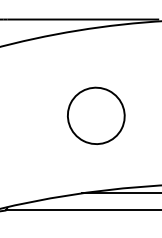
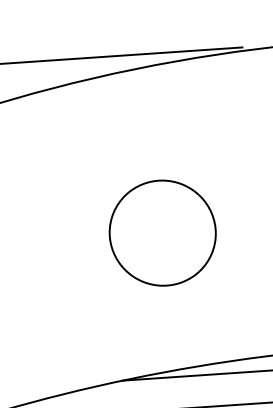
part: (96, 115) -> (163, 232), moved

